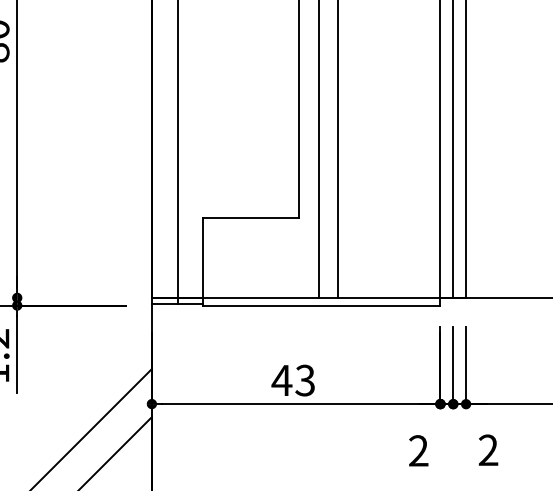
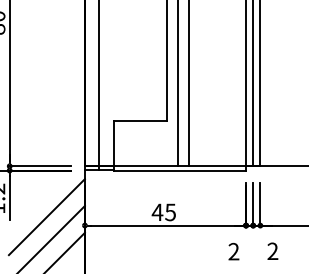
line: (70, 298) -> (39, 166), added
text: (305, 378) -> (170, 211), 43 -> 45
line: (83, 389) -> (46, 217), added

